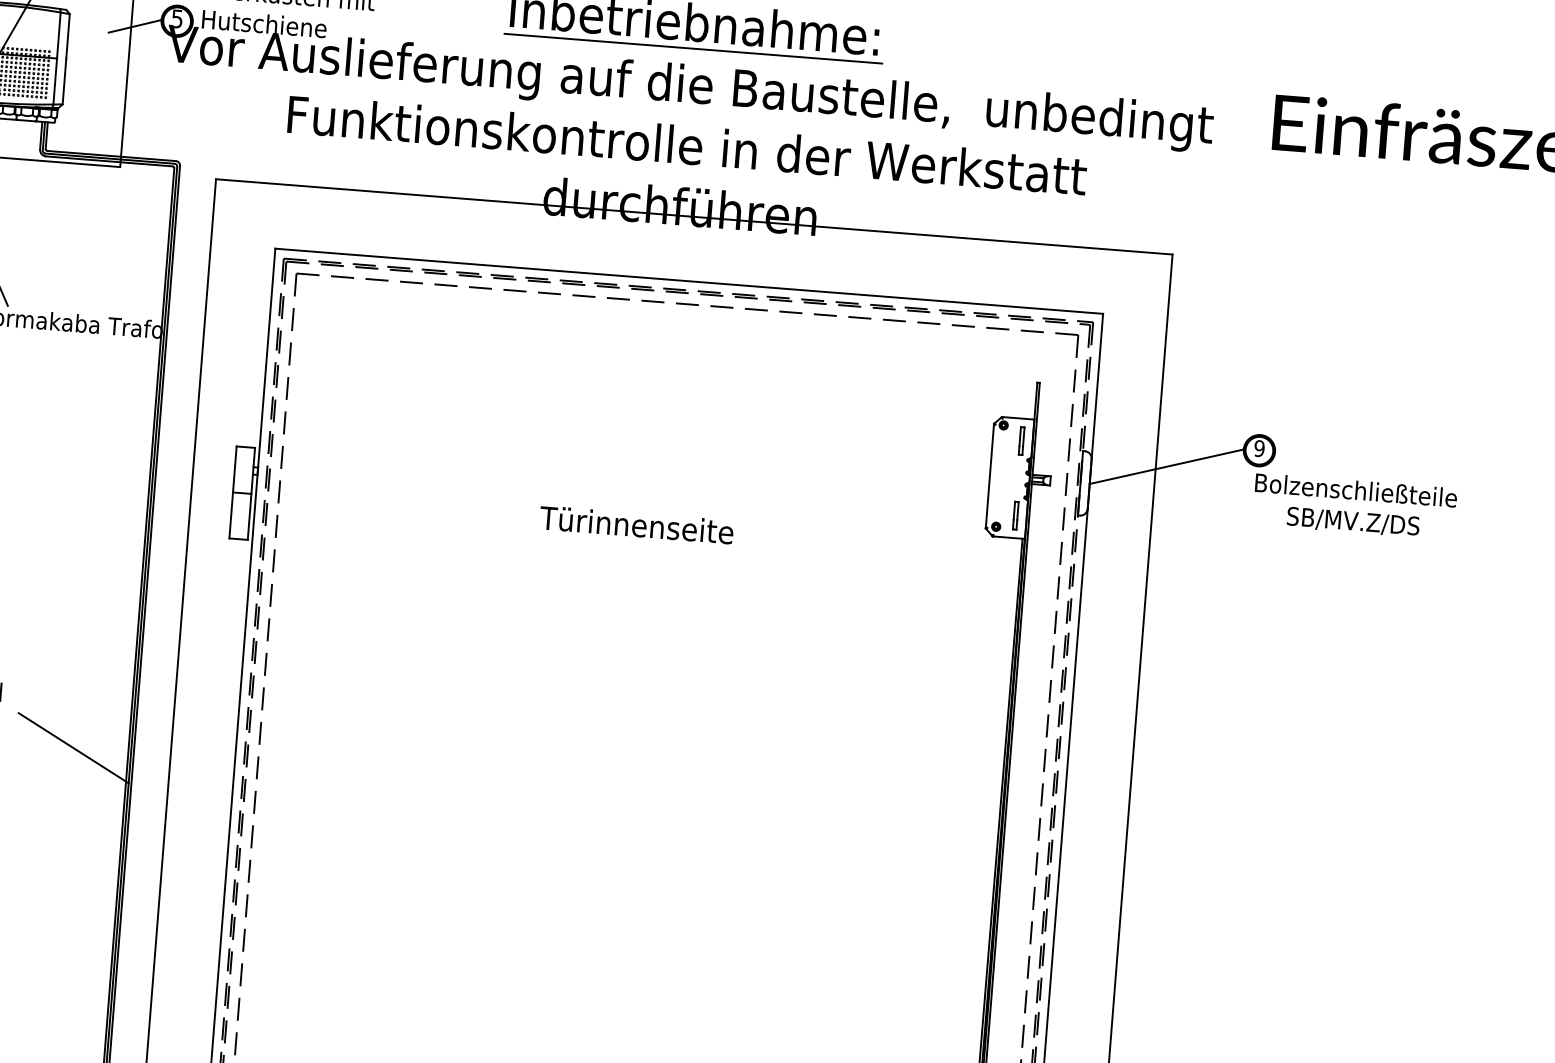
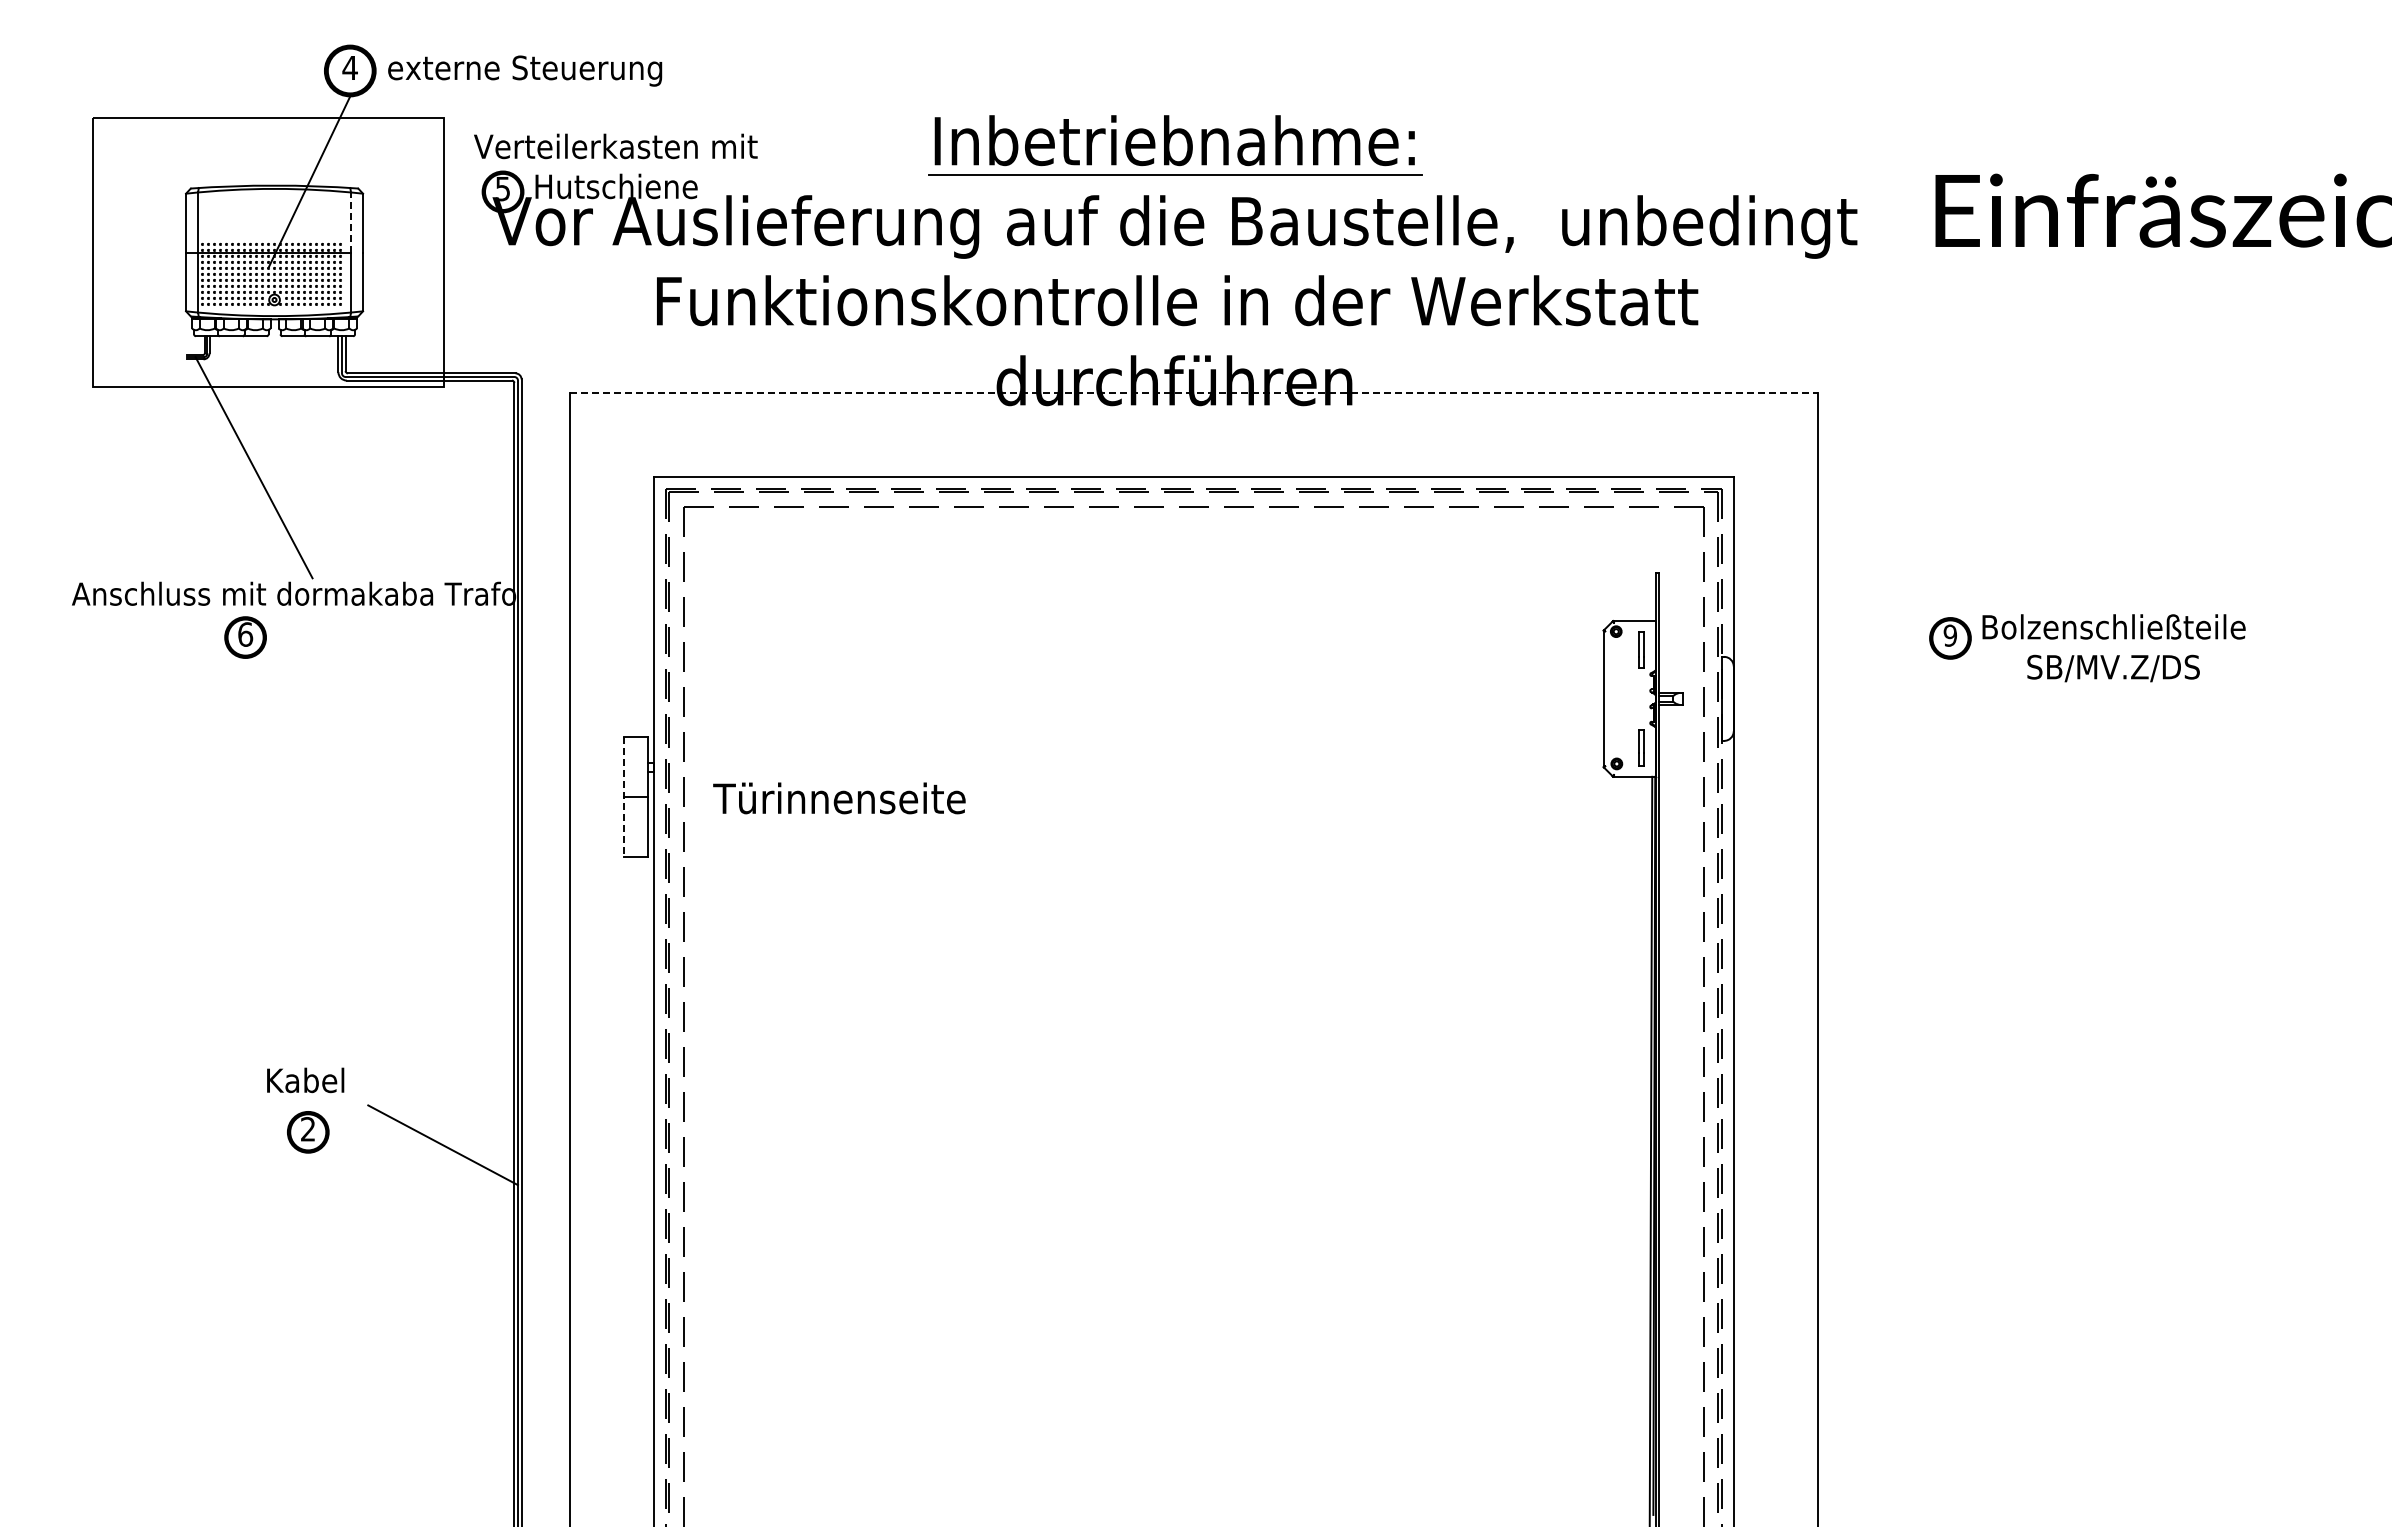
line: (134, 26) -> (448, 202), removed
line: (59, 35) -> (351, 222), solid -> dashed
line: (694, 216) -> (1194, 392), solid -> dashed
line: (1166, 466) -> (1831, 668), removed
line: (232, 492) -> (623, 797), solid -> dashed
text: (1354, 506) -> (2113, 648), moved
text: (636, 525) -> (839, 798), moved

